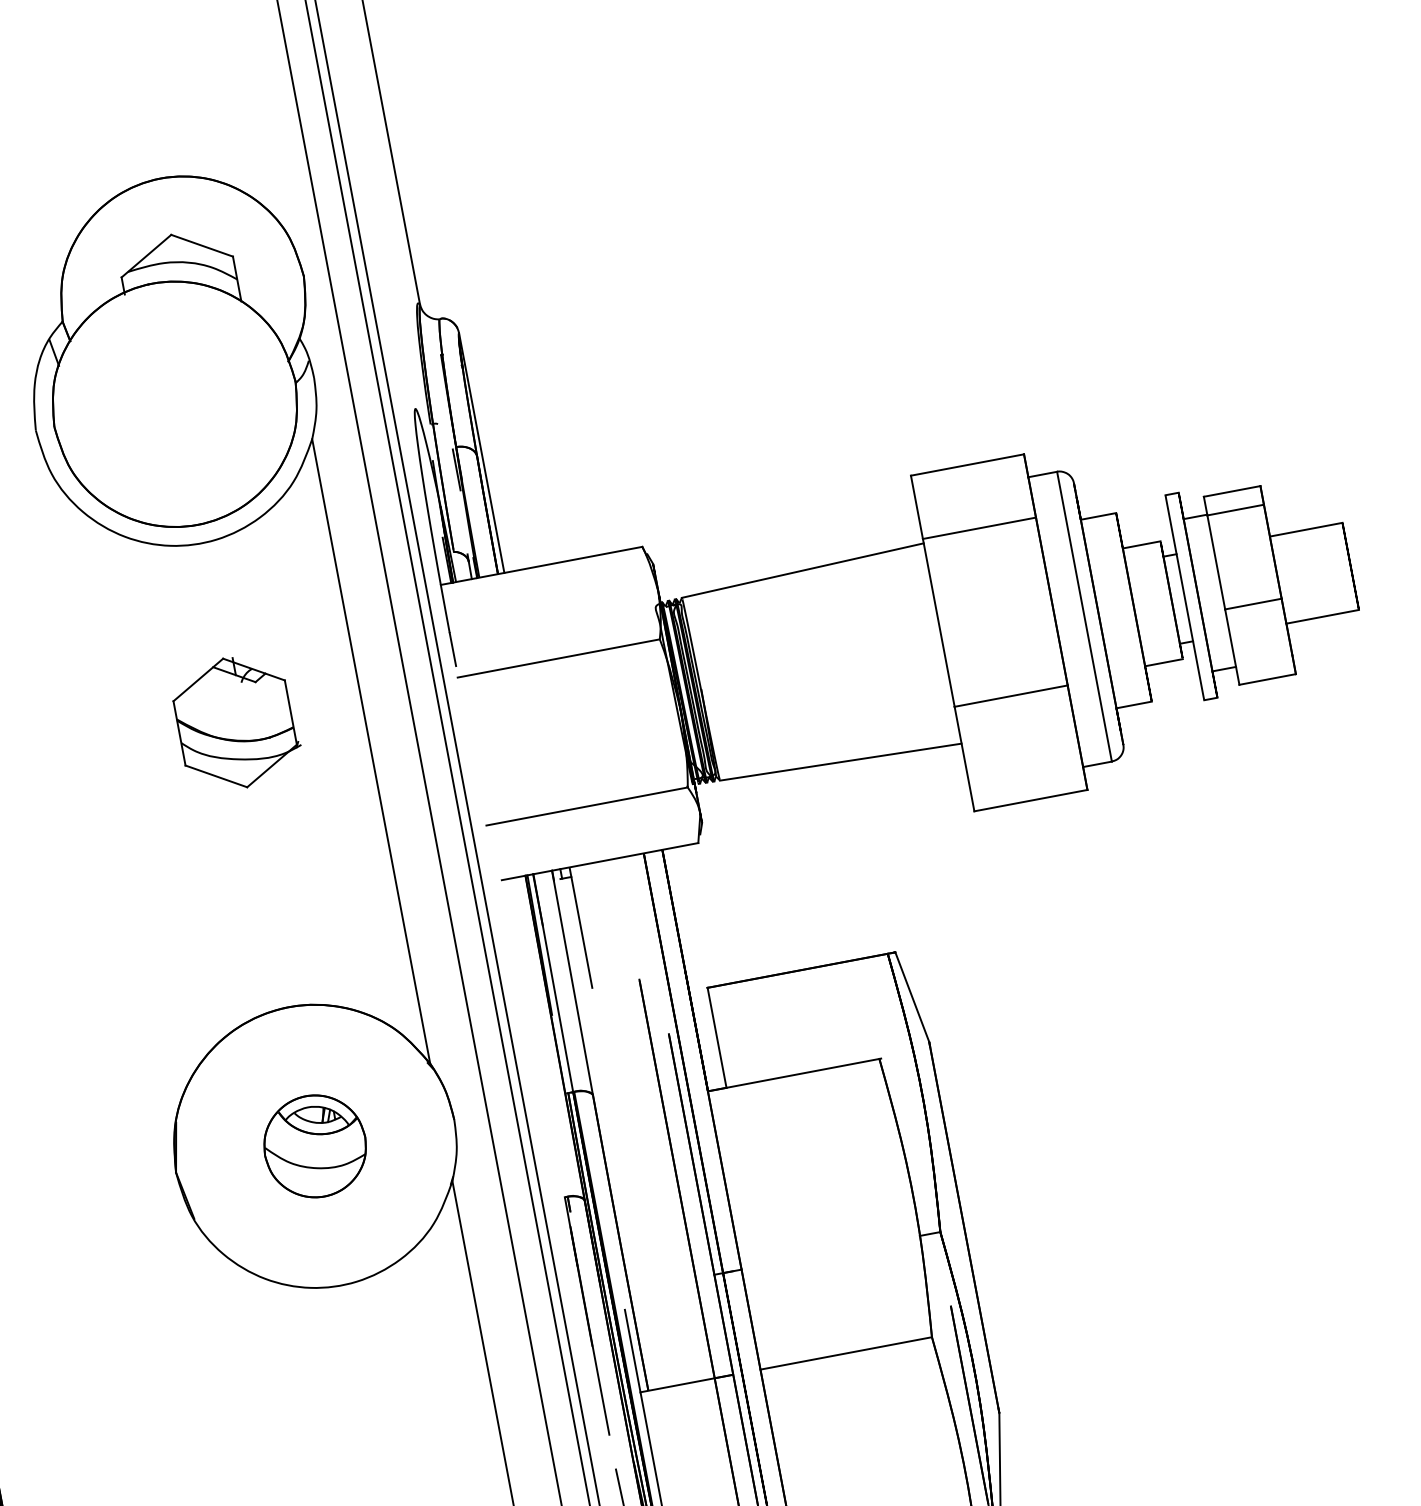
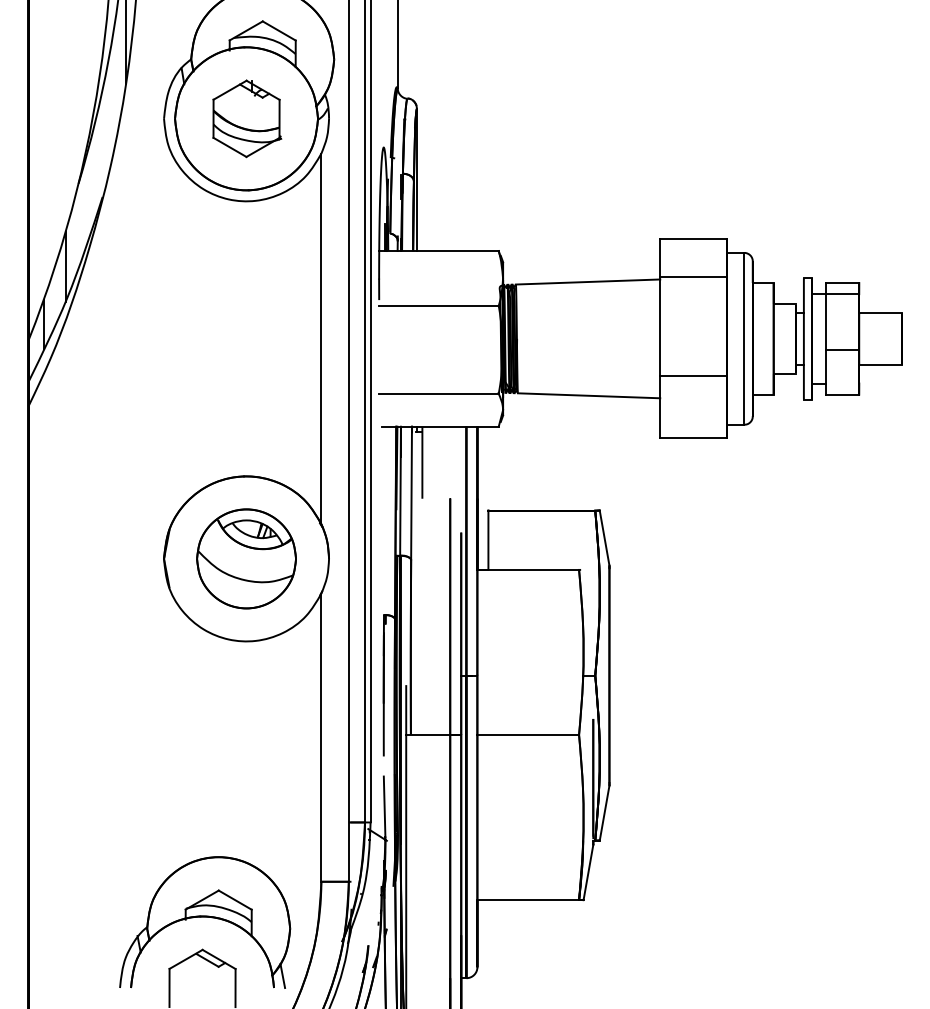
part: (236, 722) -> (247, 118), moved
part: (314, 1145) -> (246, 558), size x1.67

